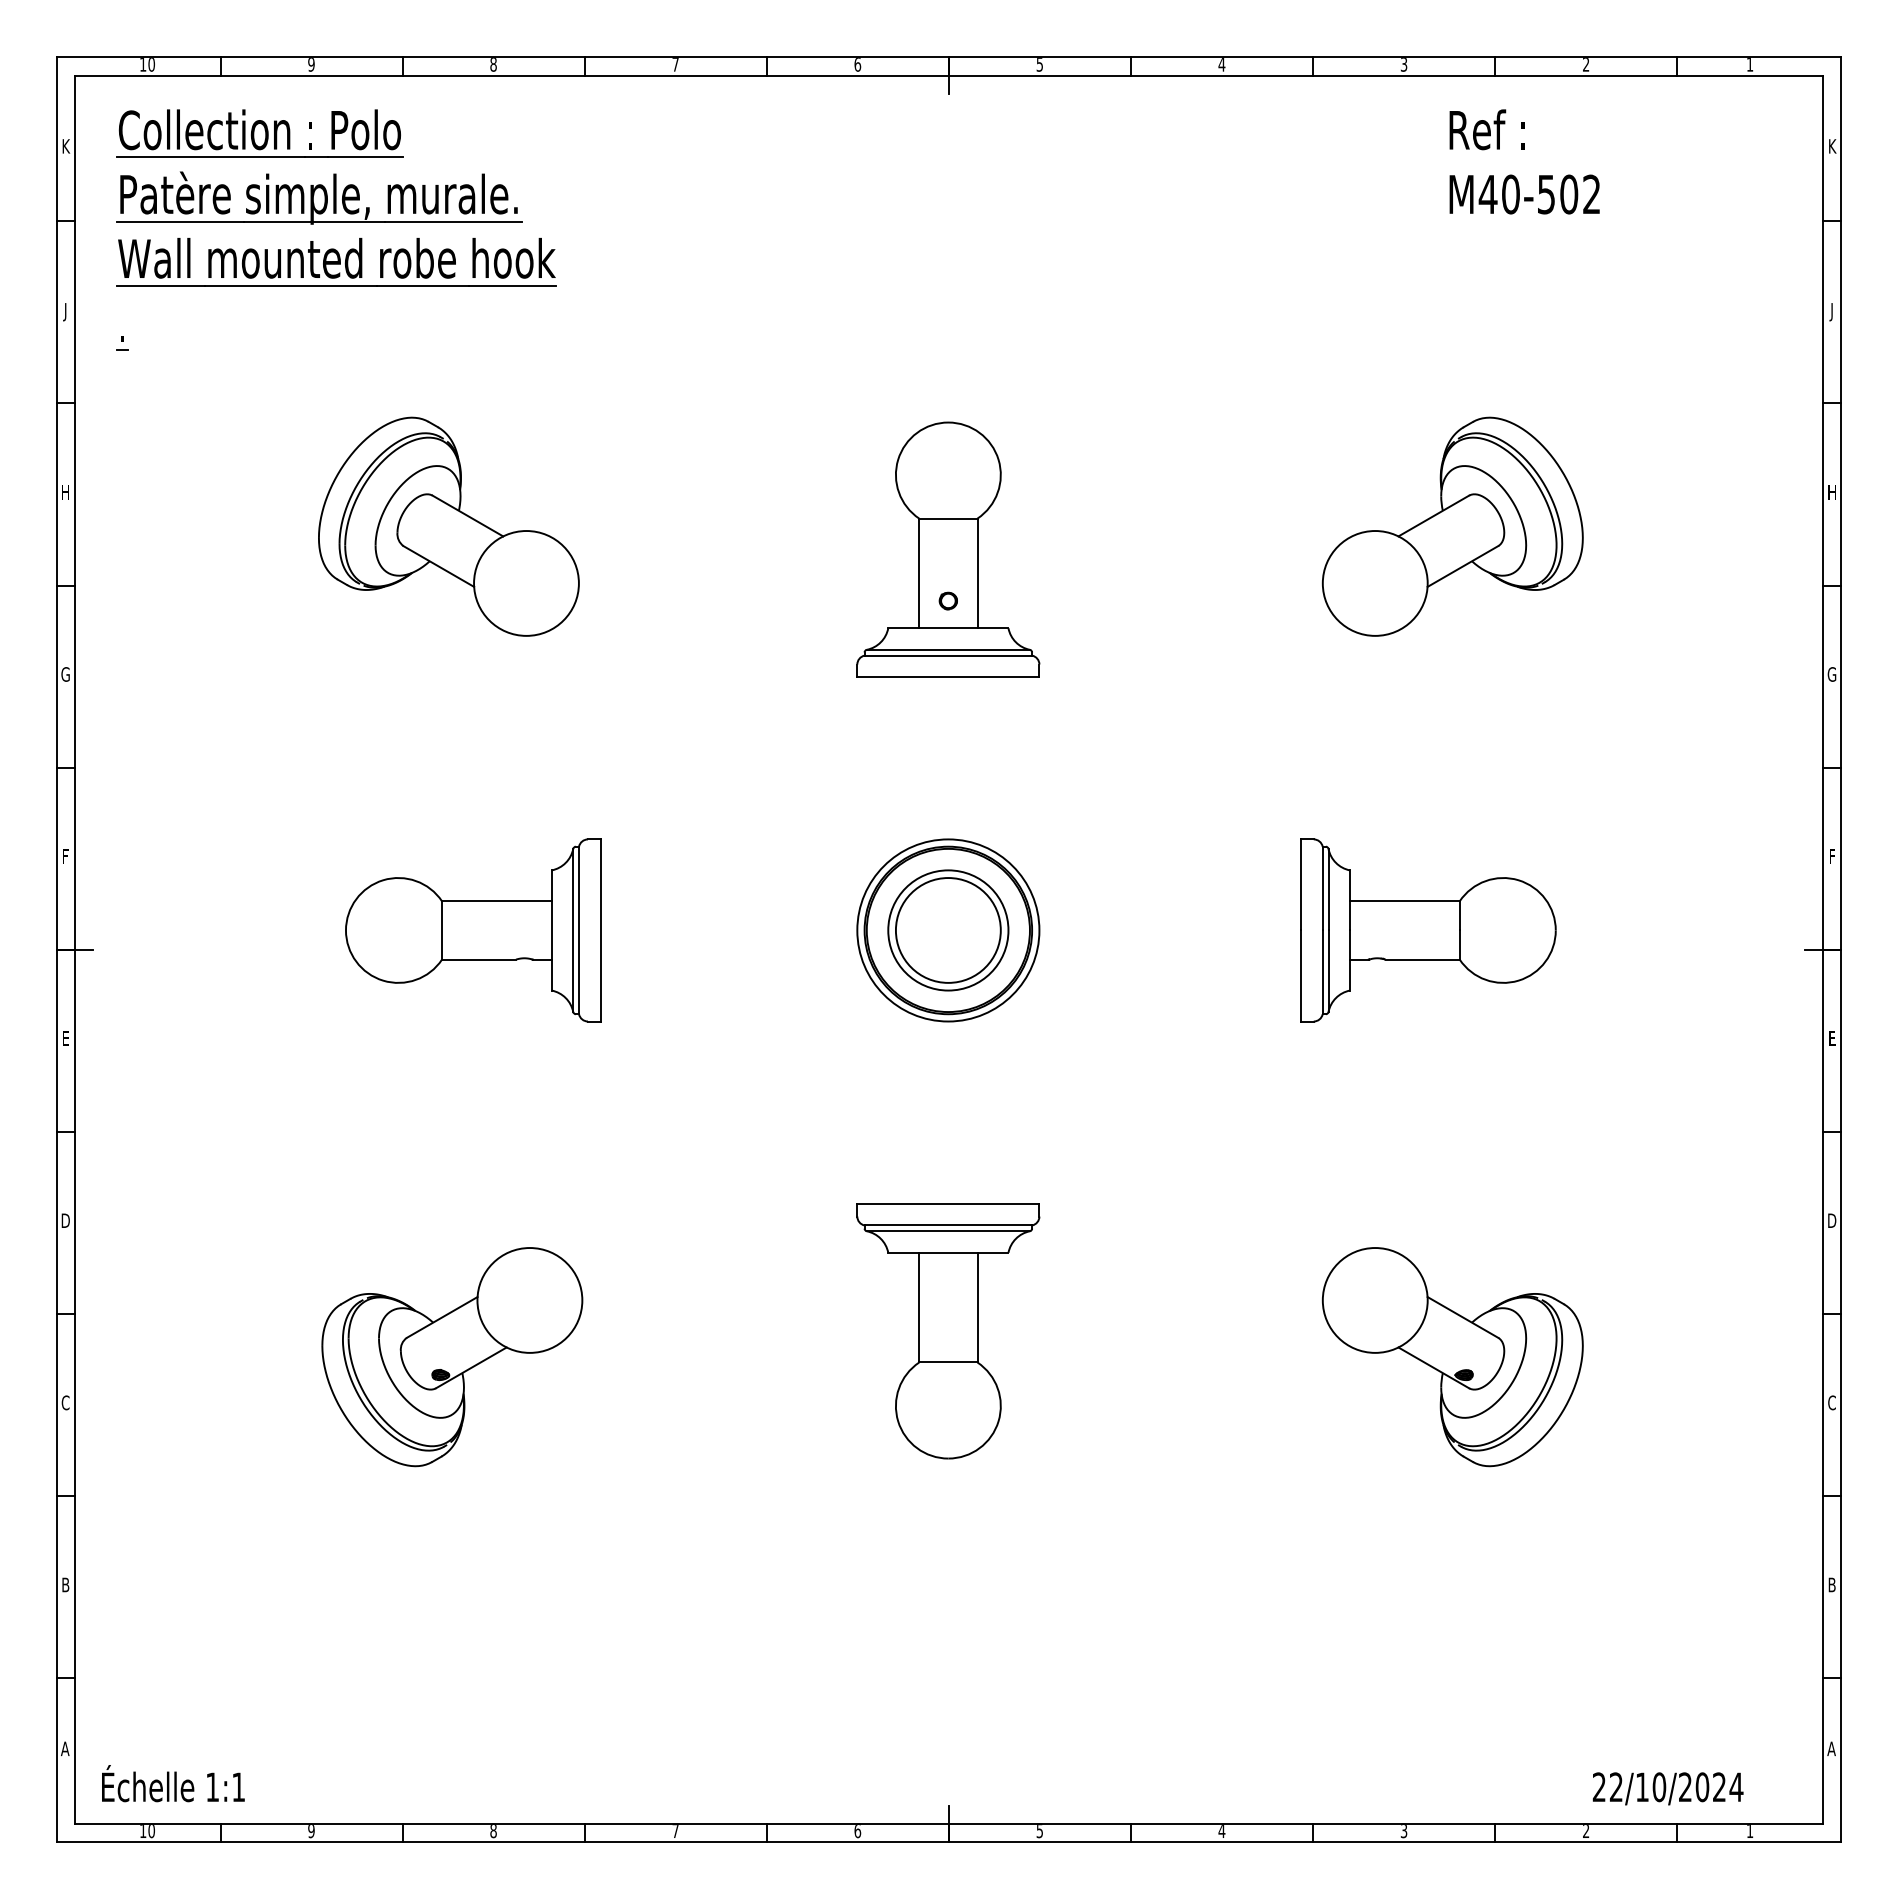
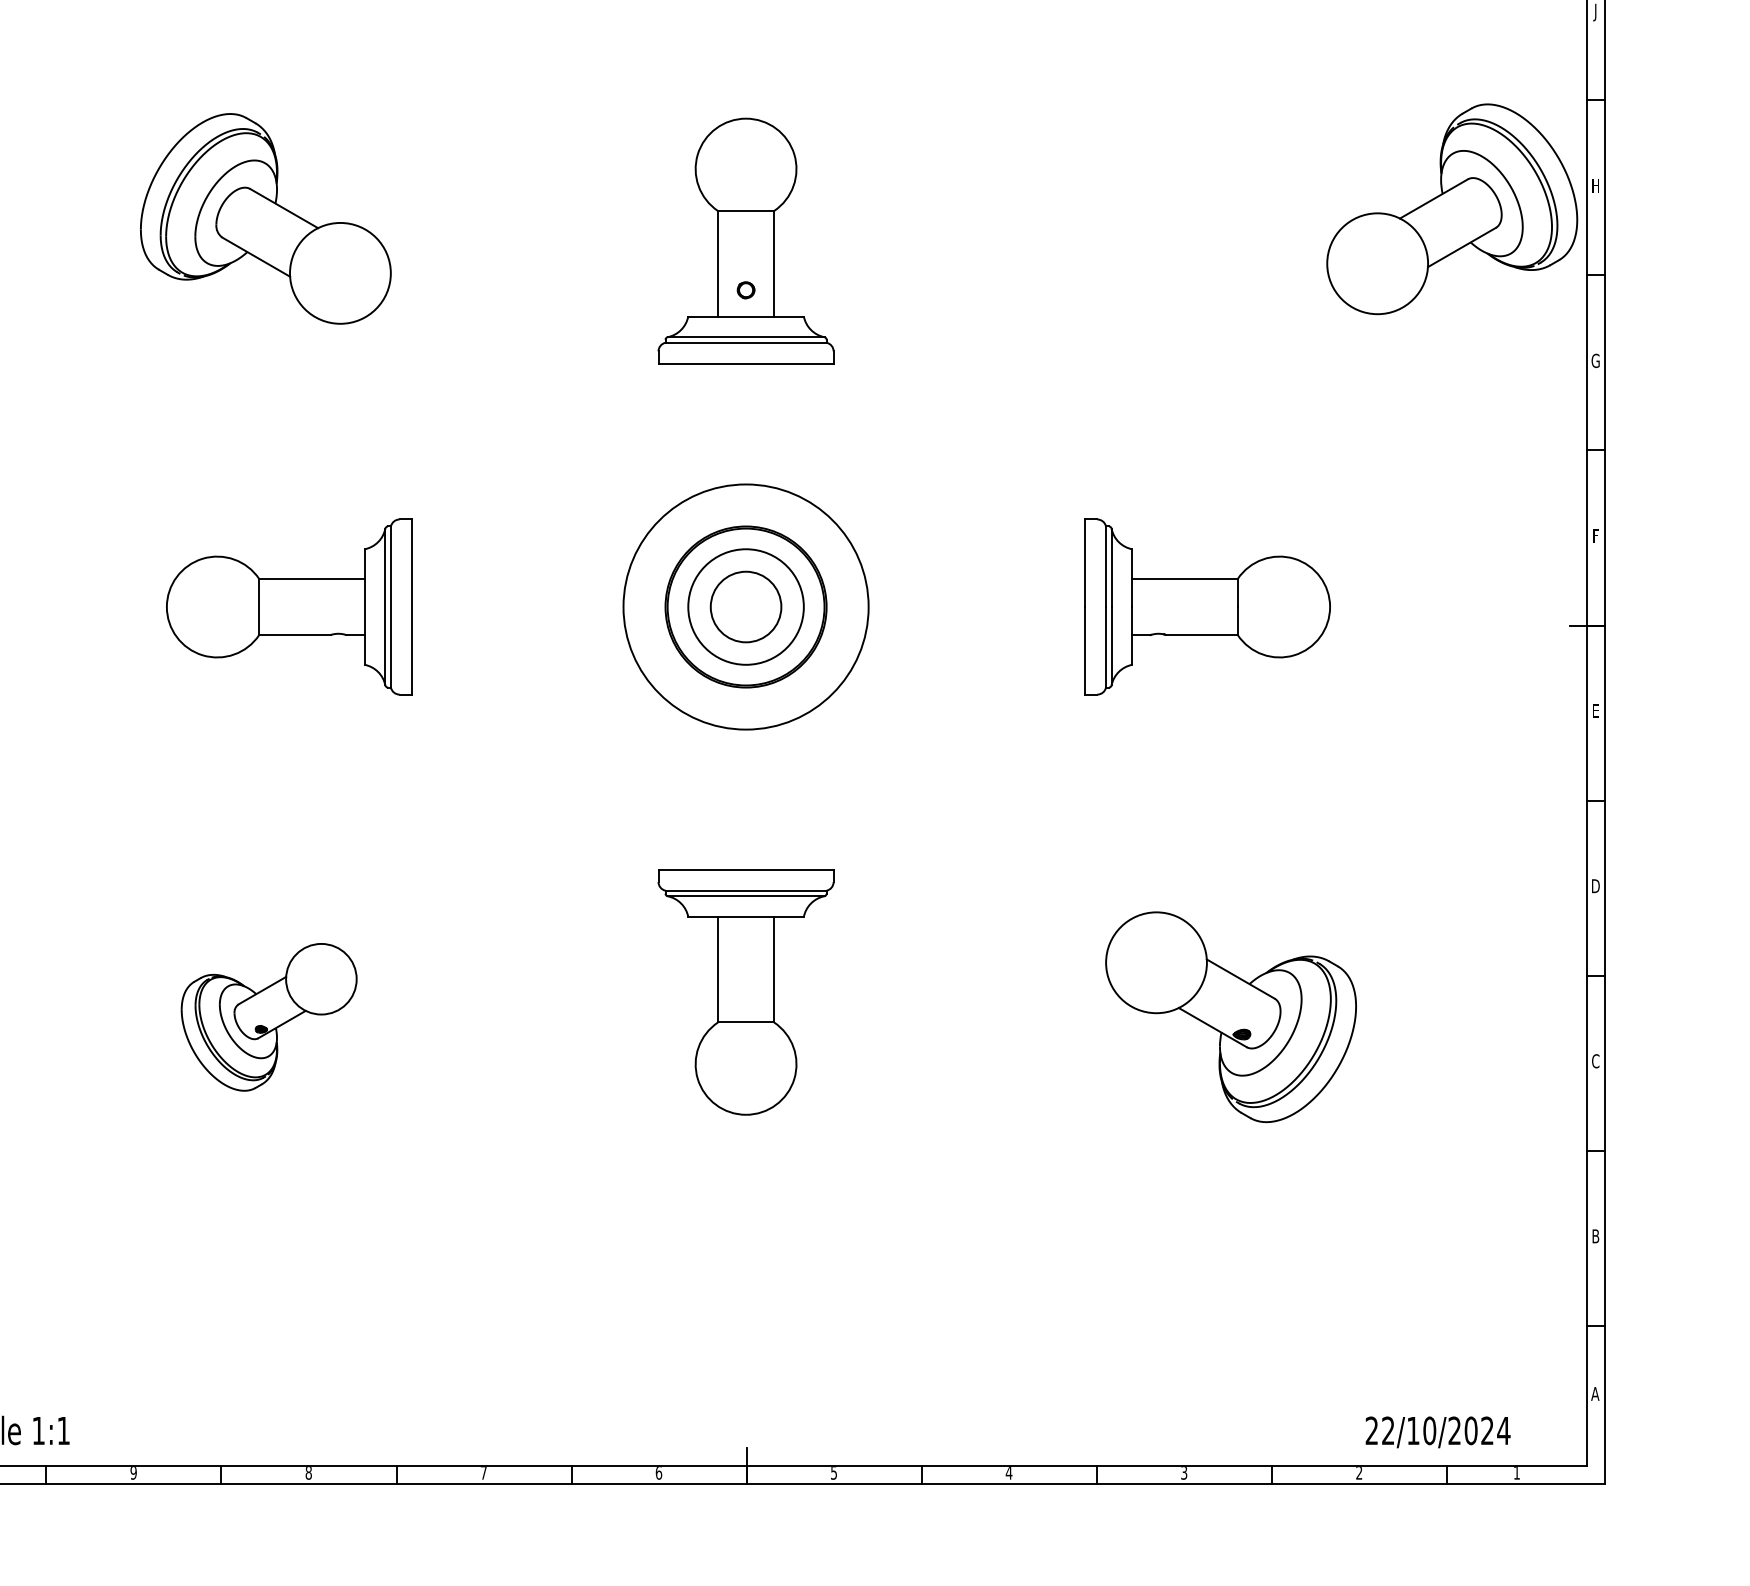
part: (1452, 526) -> (1451, 209), moved
circle: (947, 930) -> (745, 607), size x0.7
circle: (948, 930) -> (746, 607), size x1.4
part: (452, 1357) -> (269, 1017), size x0.7

